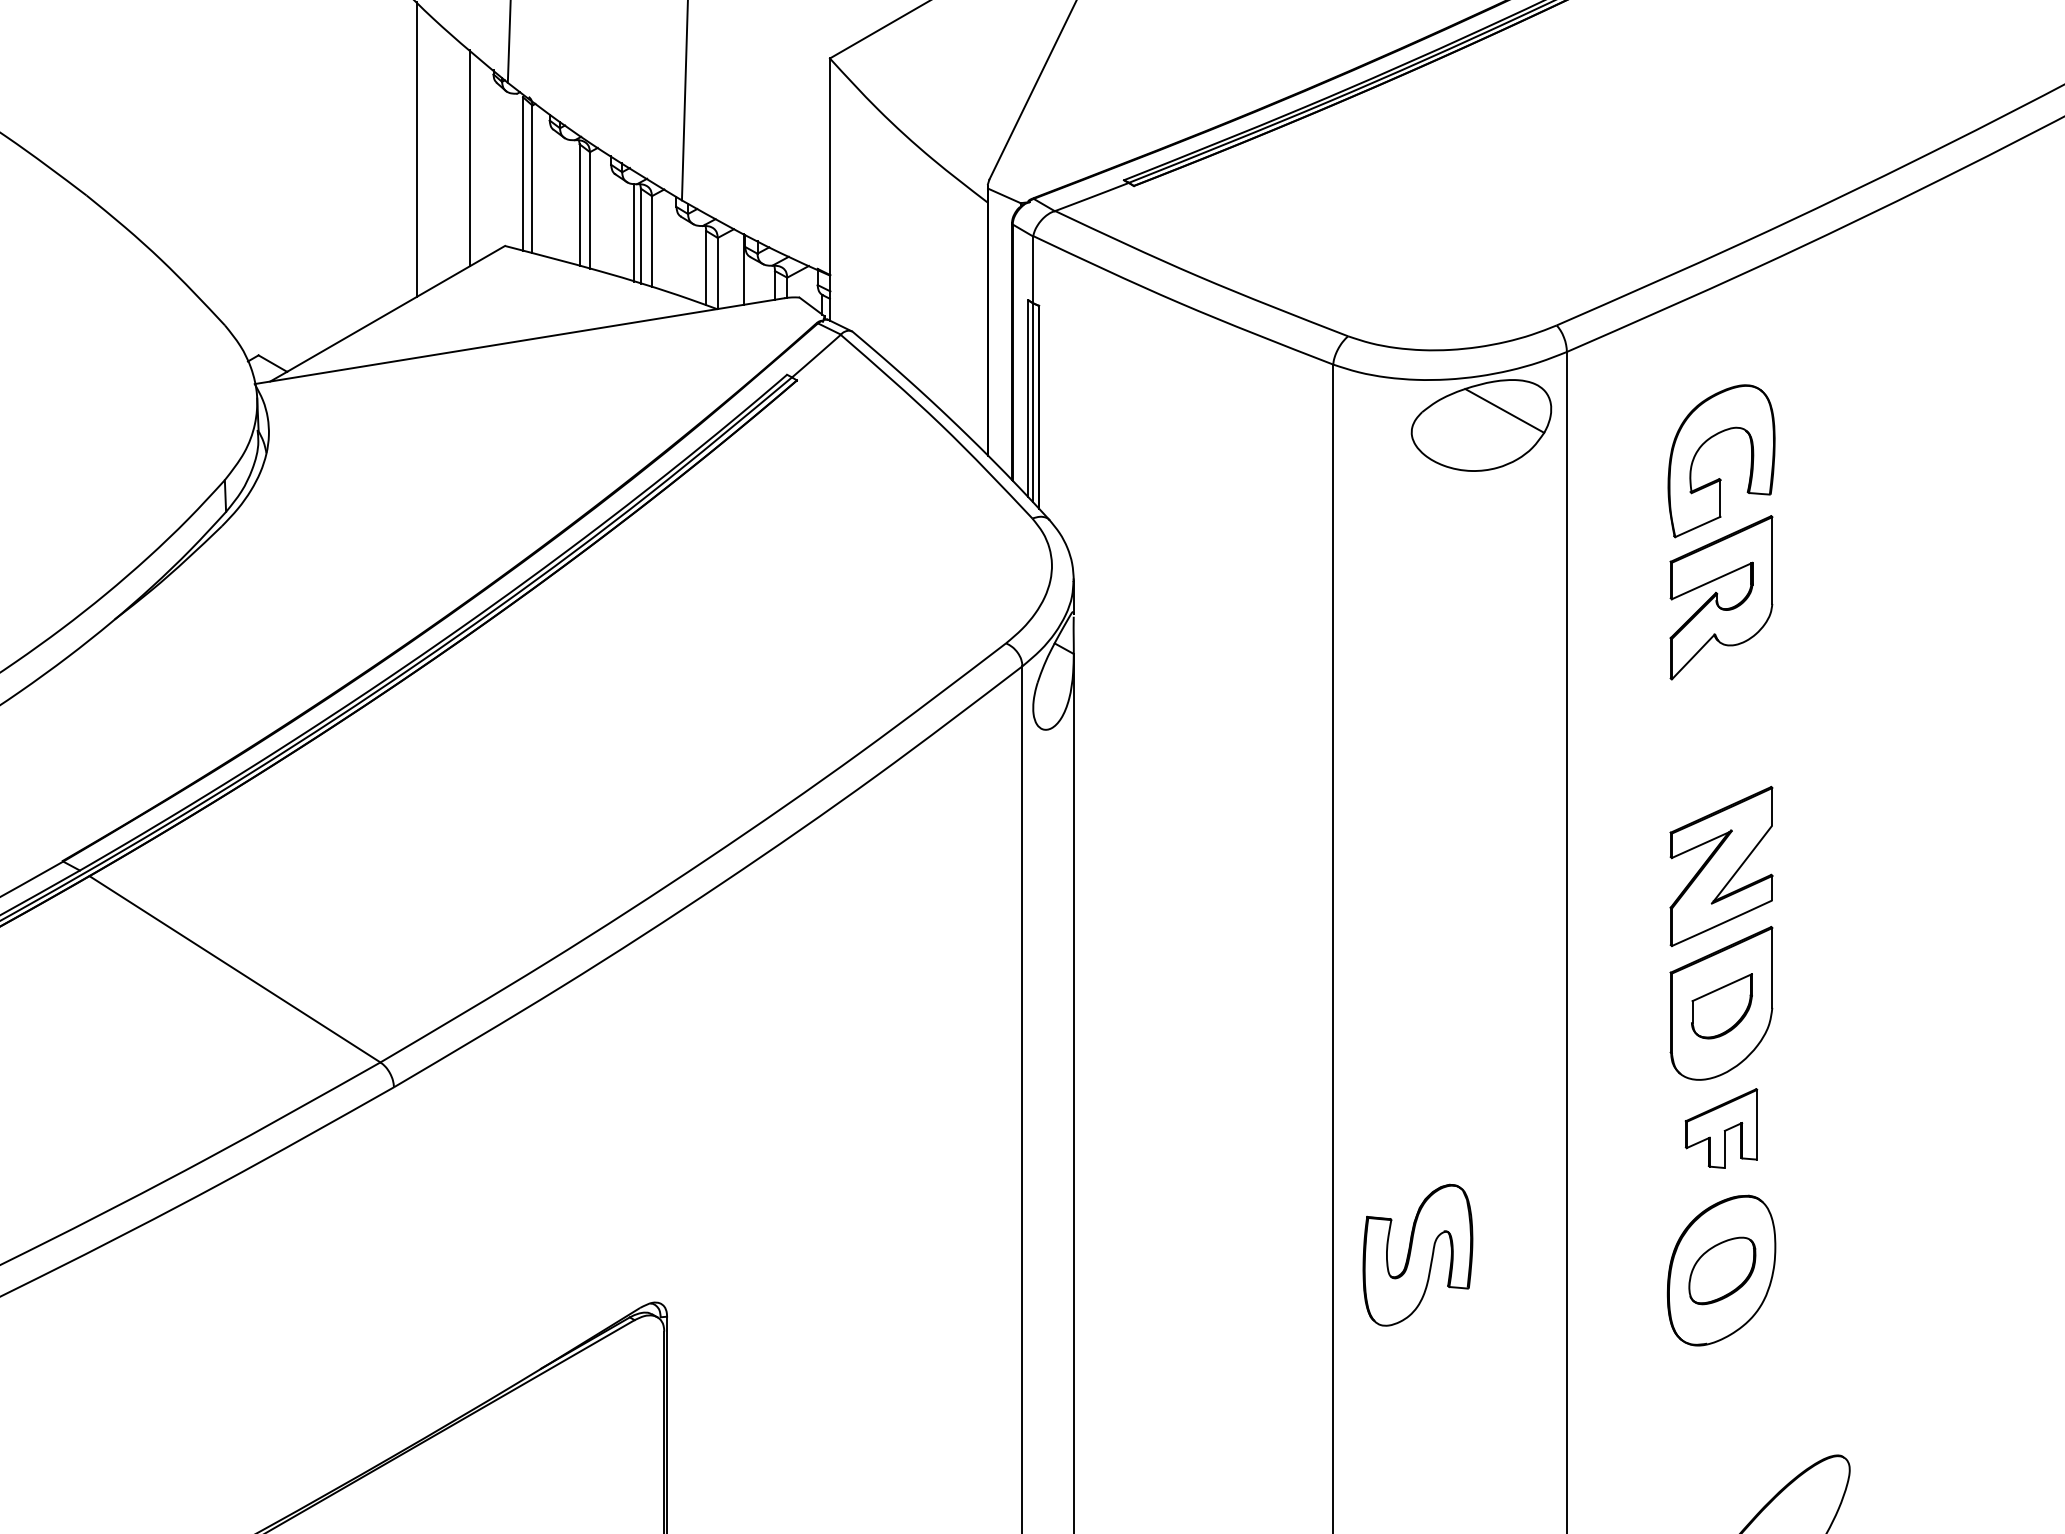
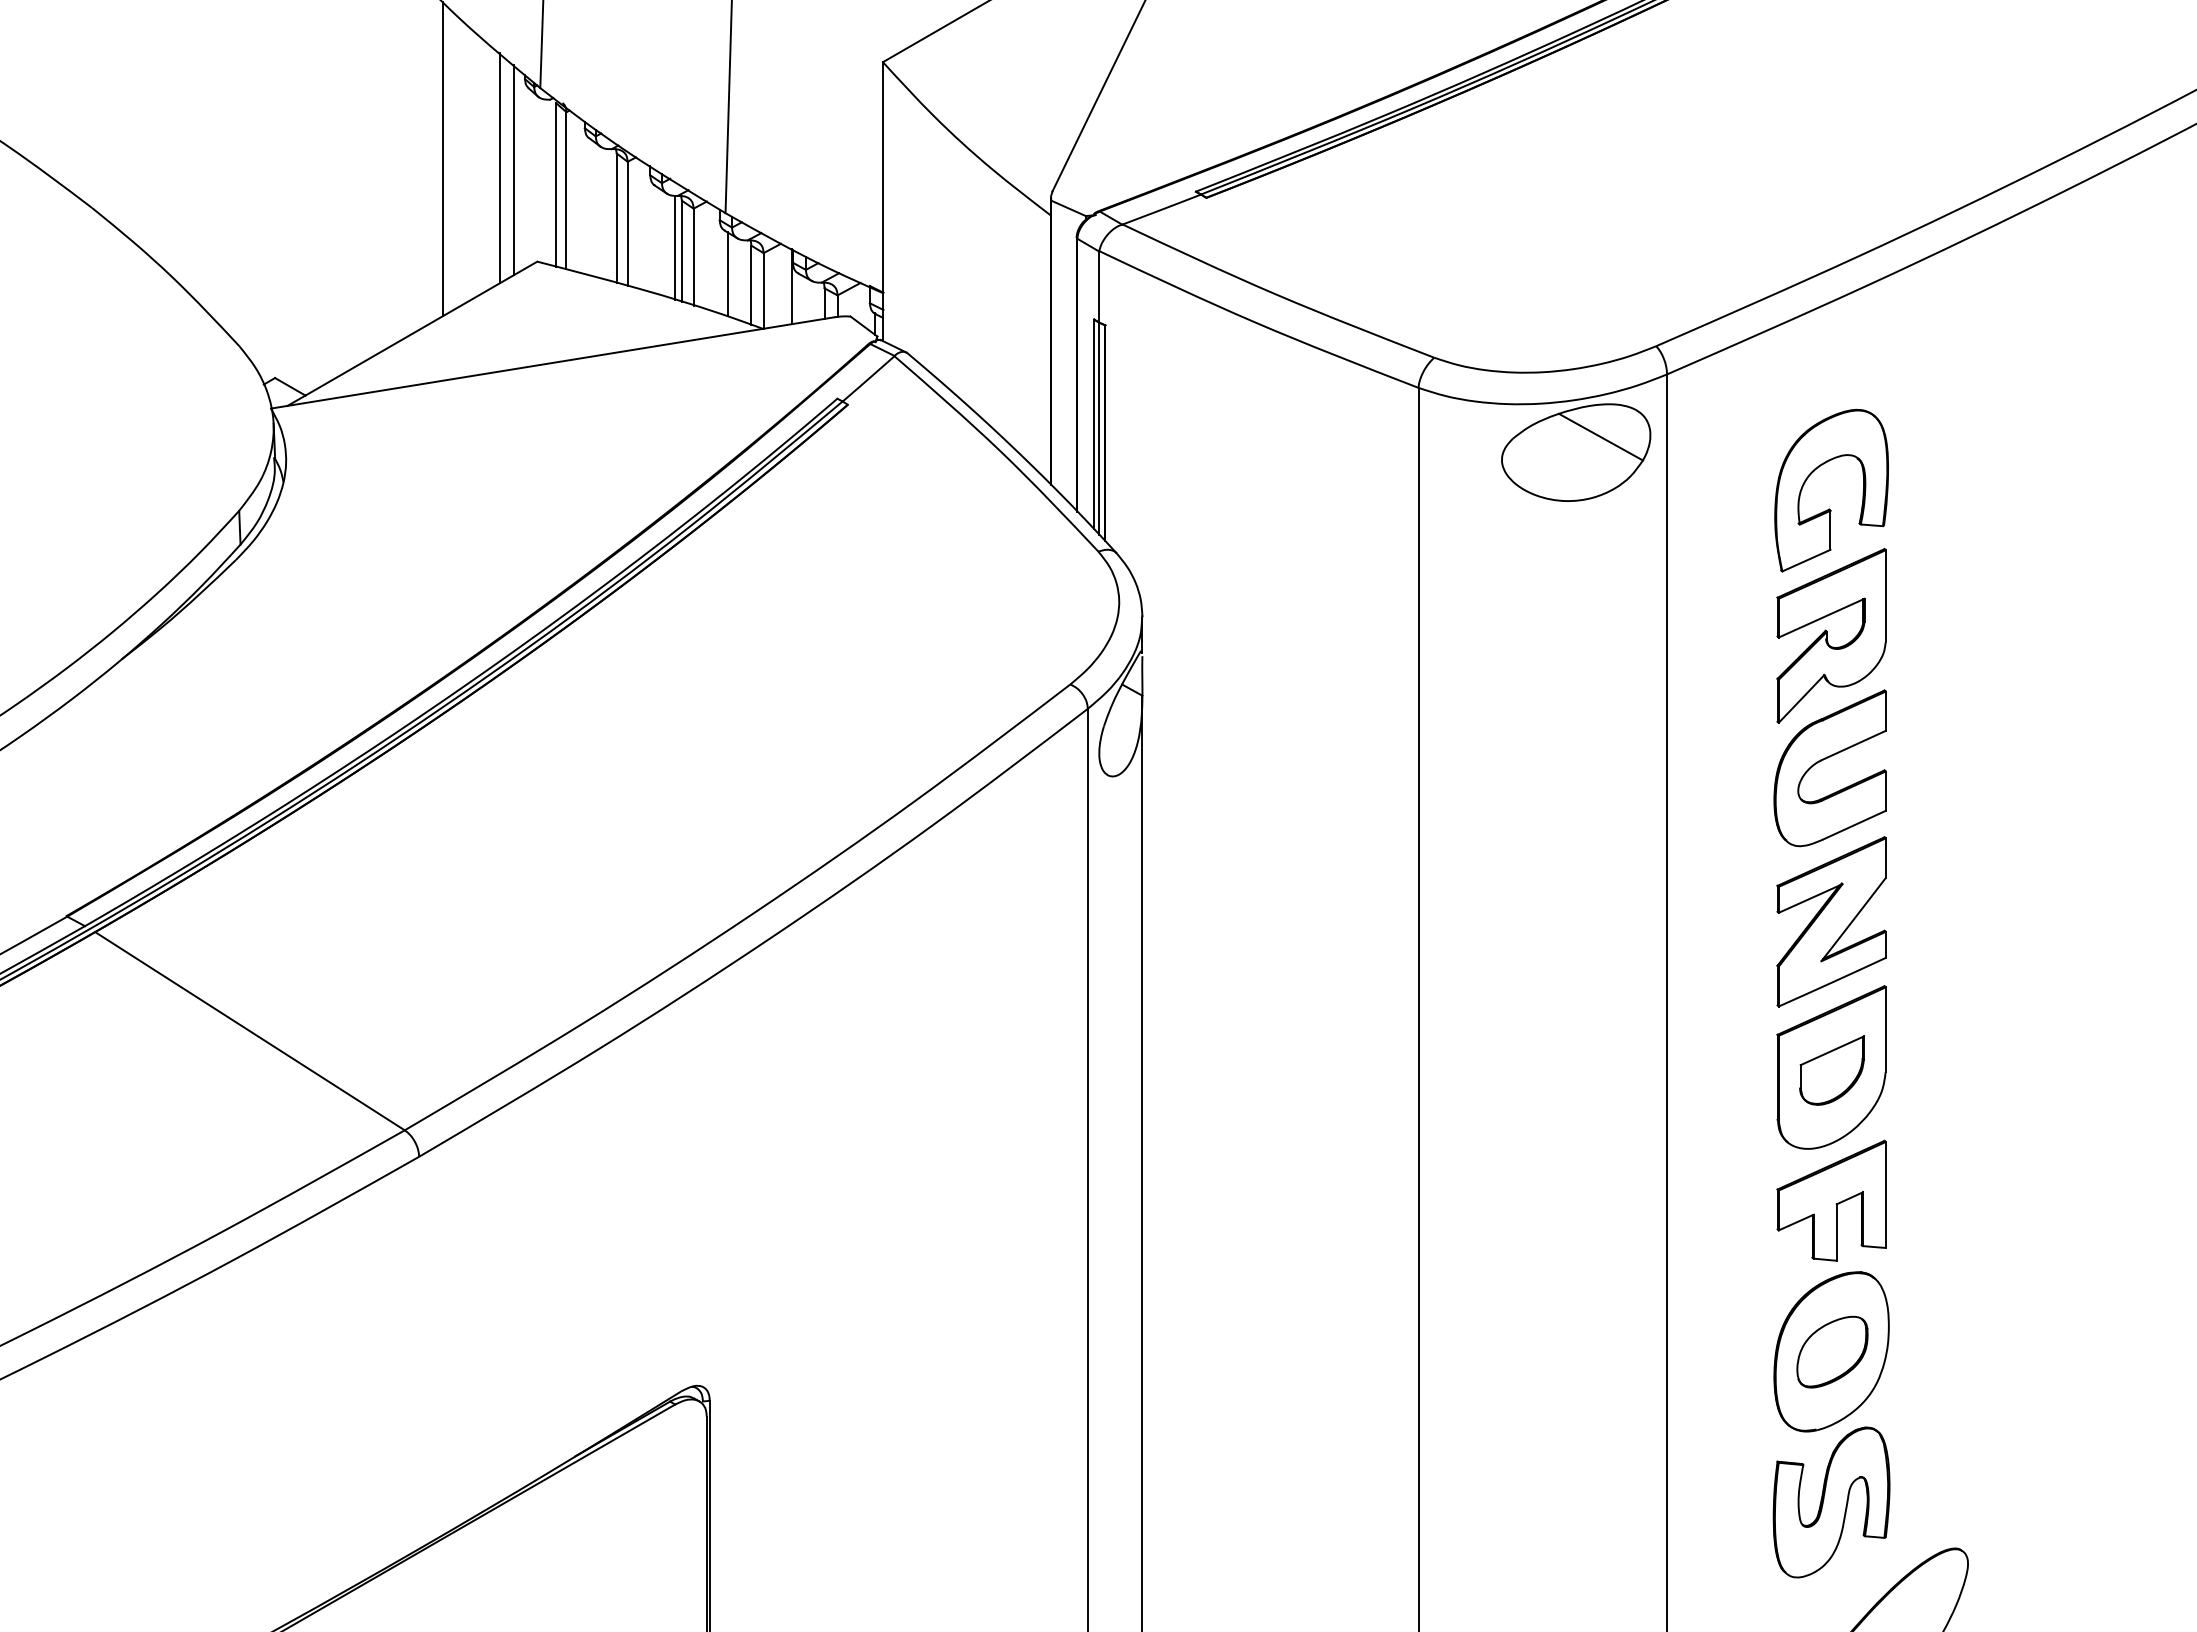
line: (482, 160) -> (513, 170), added
line: (683, 258) -> (727, 274), added
part: (1715, 713) -> (1825, 759), added
part: (1721, 1128) -> (1831, 1200), size x1.43
part: (1417, 1255) -> (1831, 1502), moved

